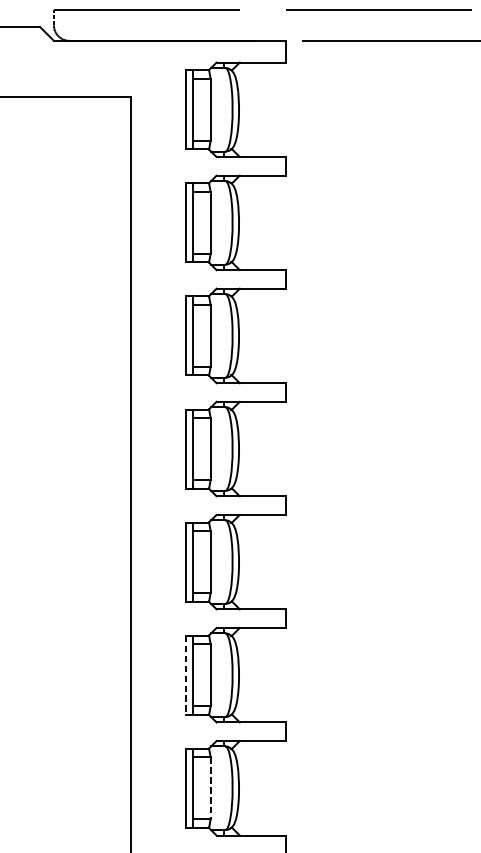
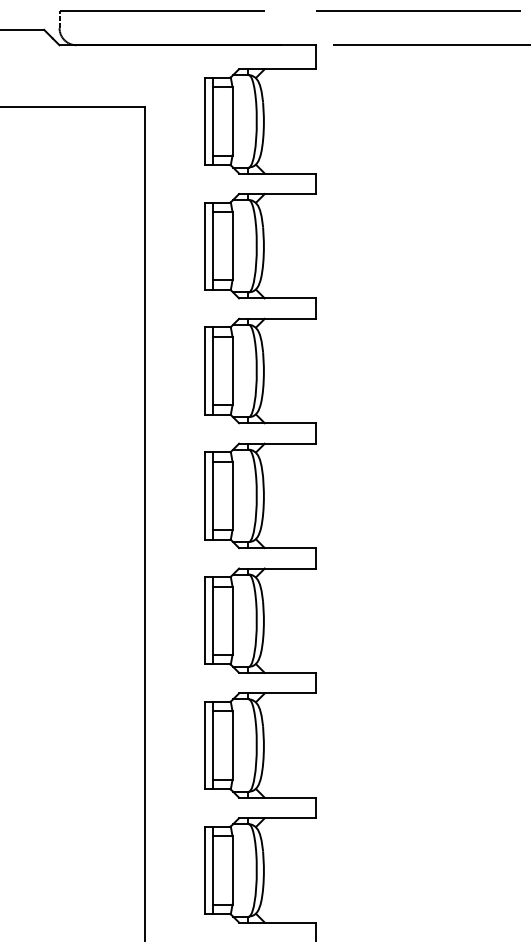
line: (185, 675) -> (204, 745), dashed -> solid
line: (210, 788) -> (232, 870), dashed -> solid

